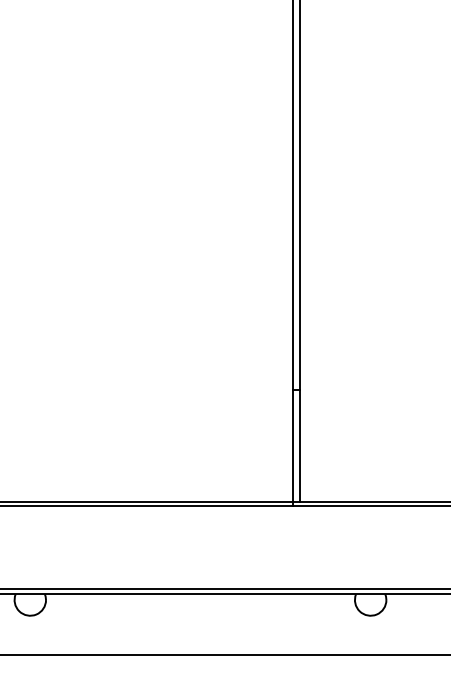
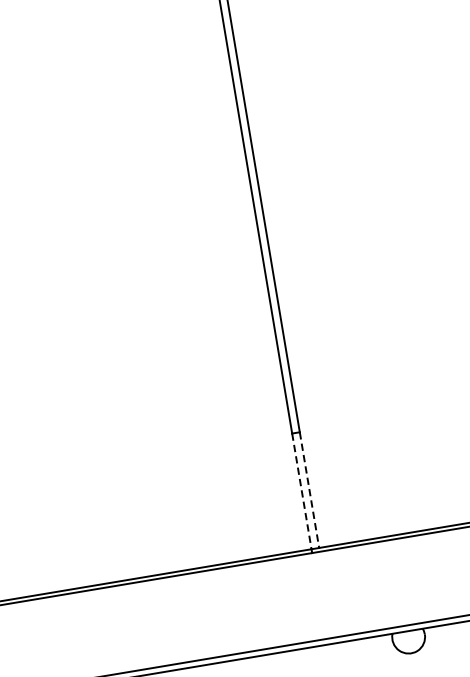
line: (292, 446) -> (301, 492), solid -> dashed
line: (300, 446) -> (309, 490), solid -> dashed

